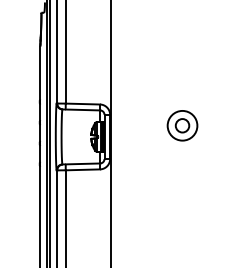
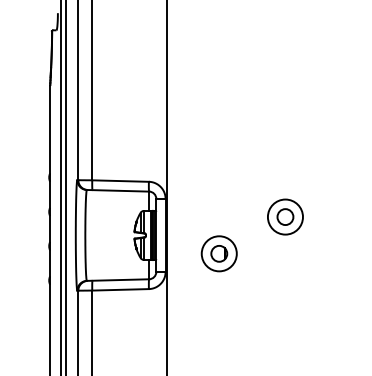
part: (182, 125) -> (285, 216), size x0.71
part: (142, 147) -> (219, 252), added

